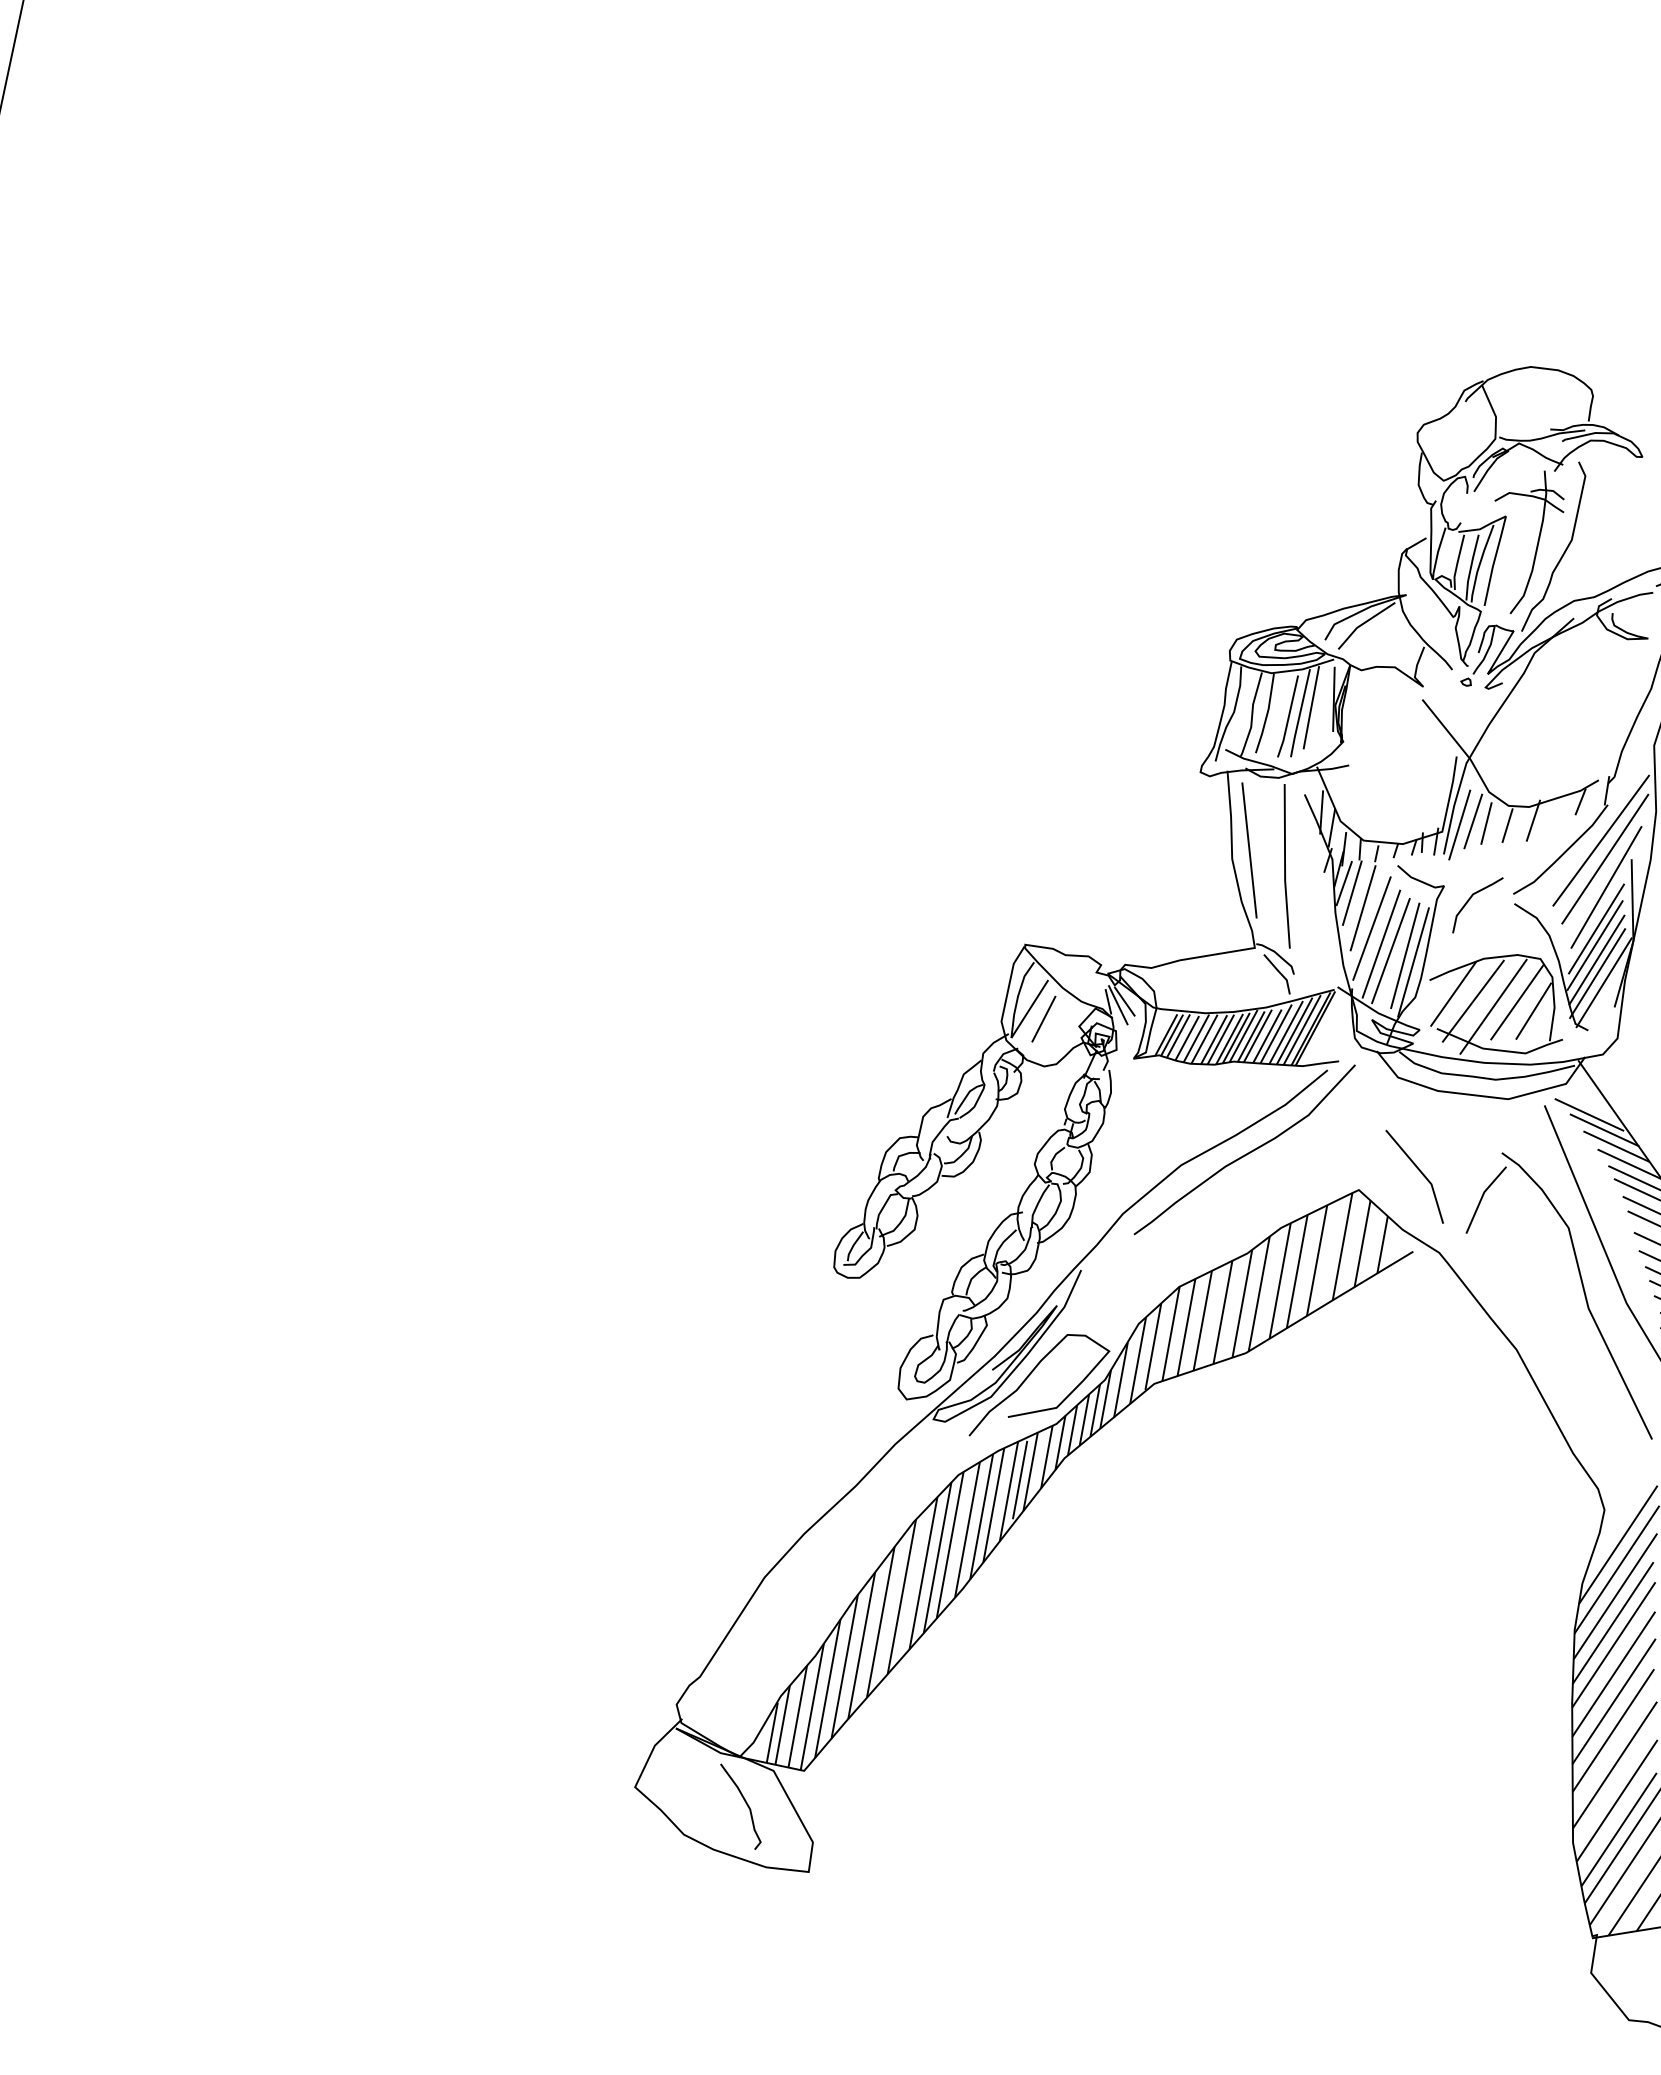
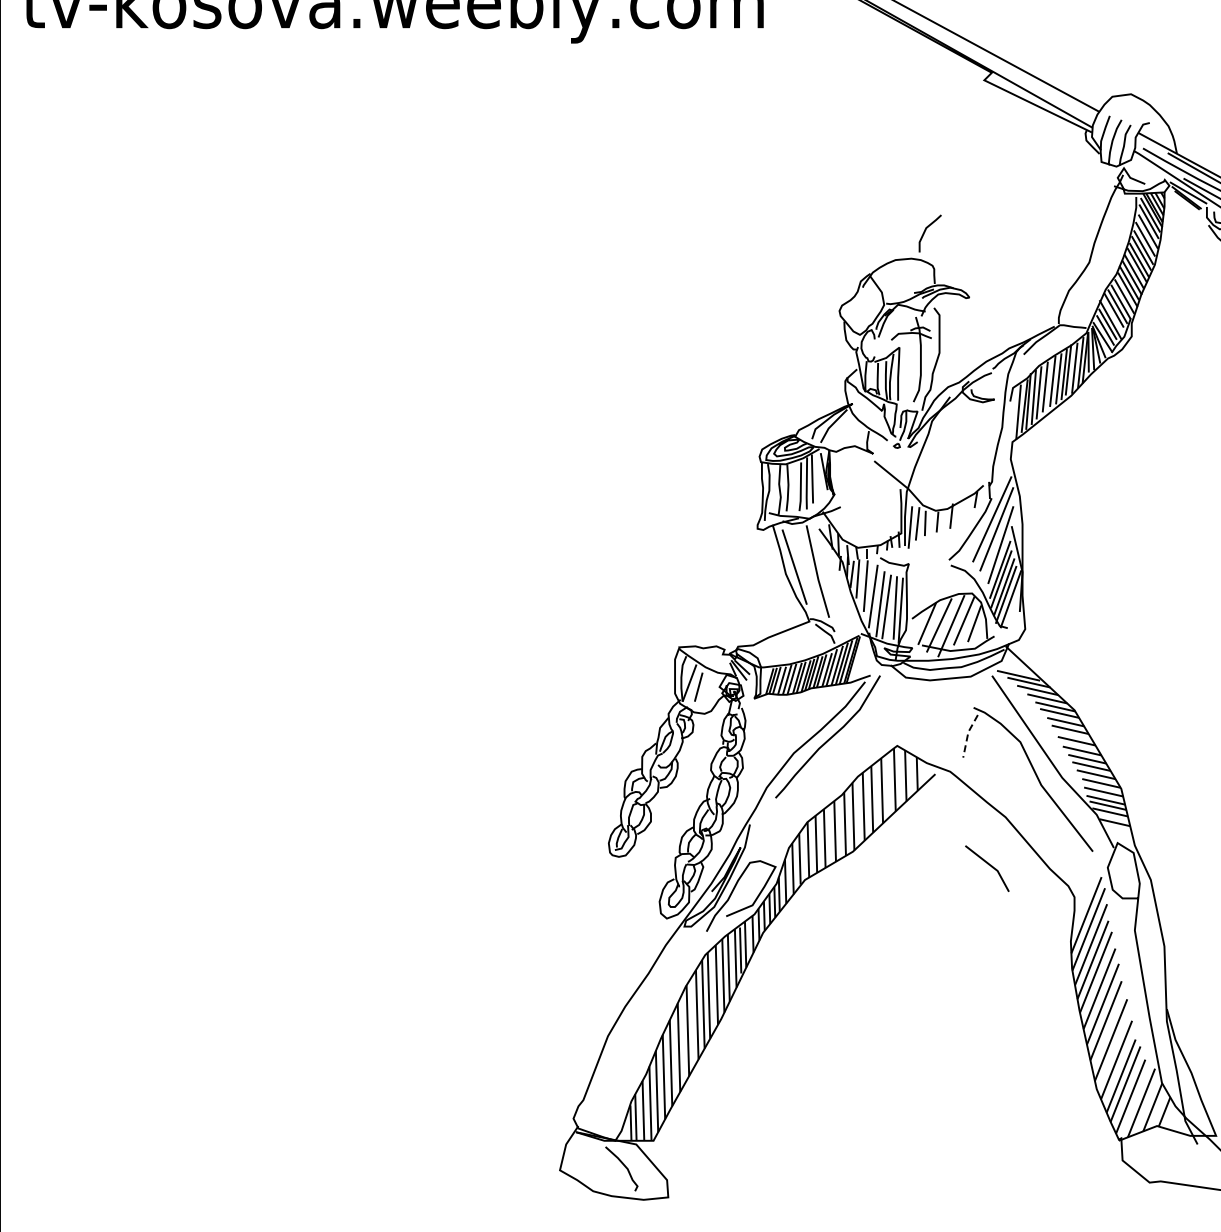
line: (1470, 901) -> (925, 232), moved
line: (1418, 1171) -> (988, 865), moved
line: (1481, 1196) -> (967, 734), solid -> dashed

